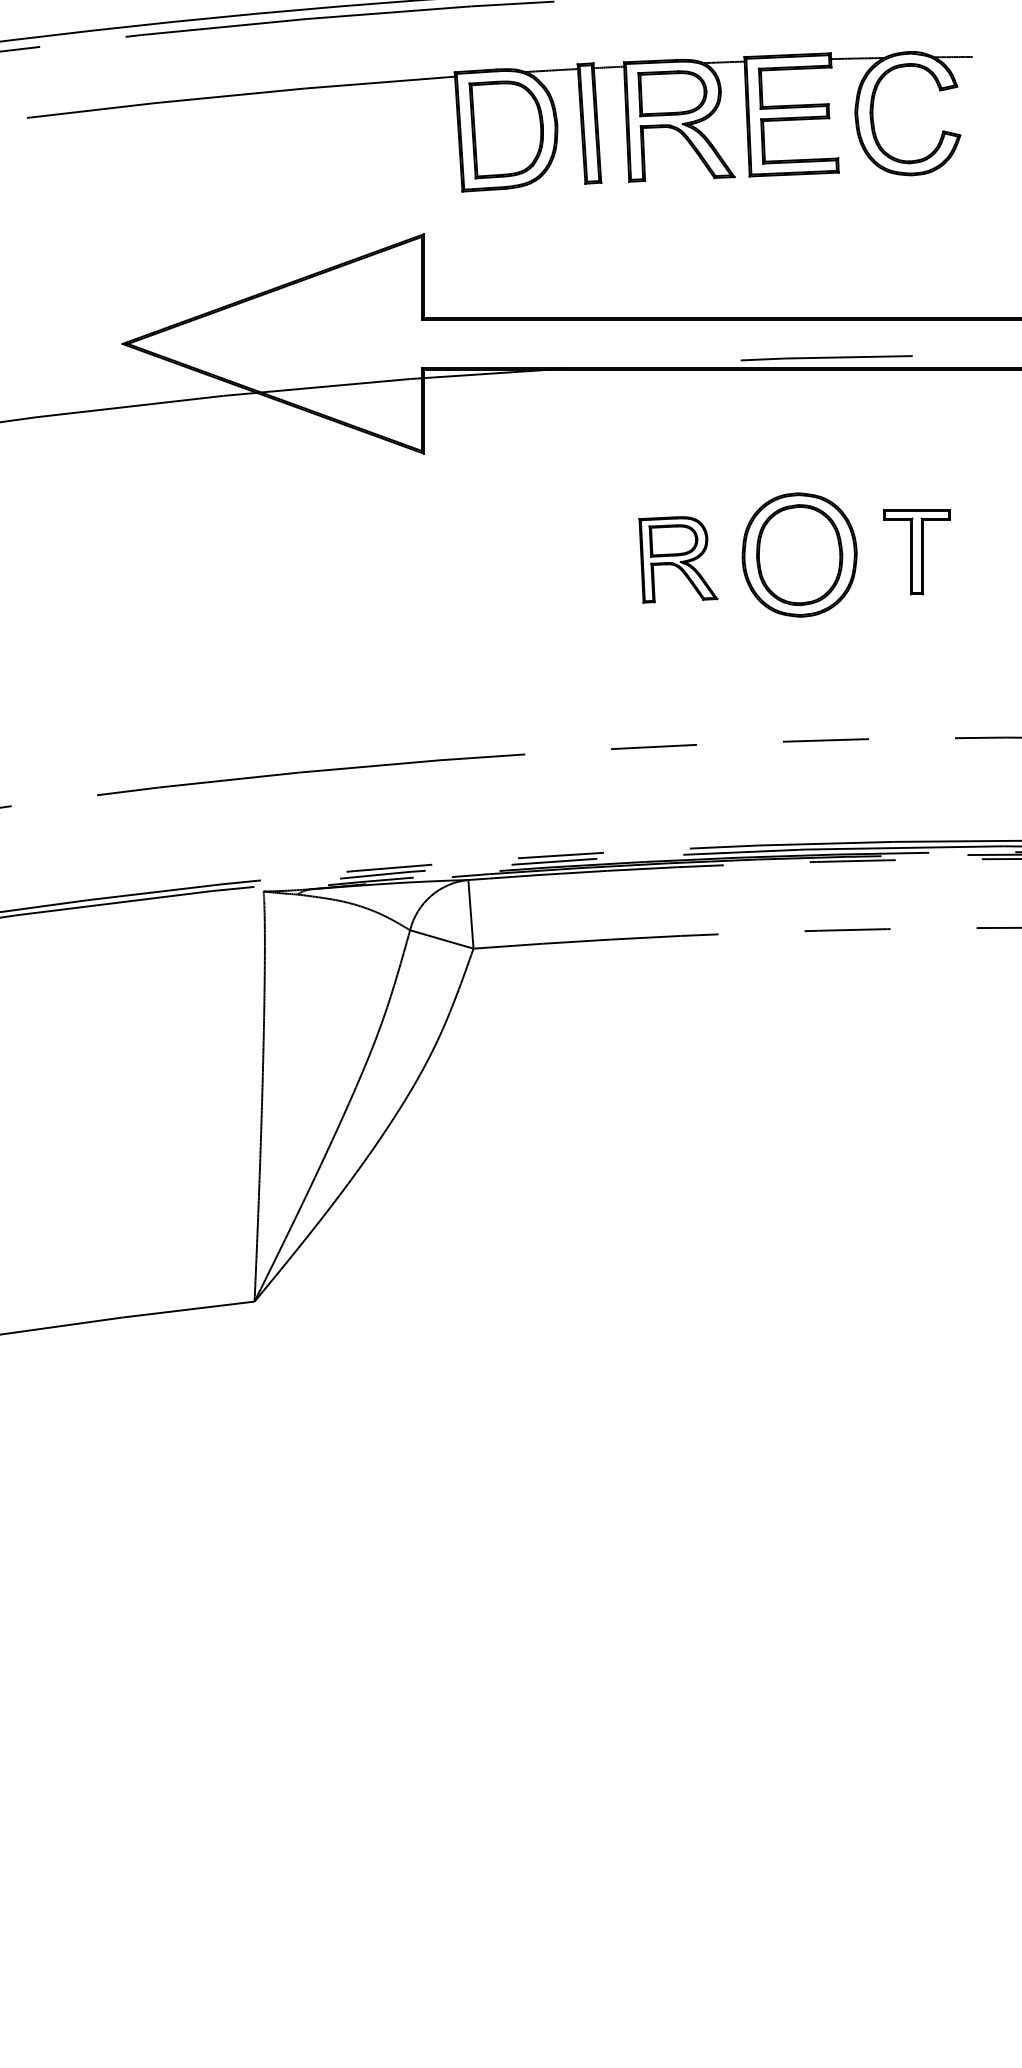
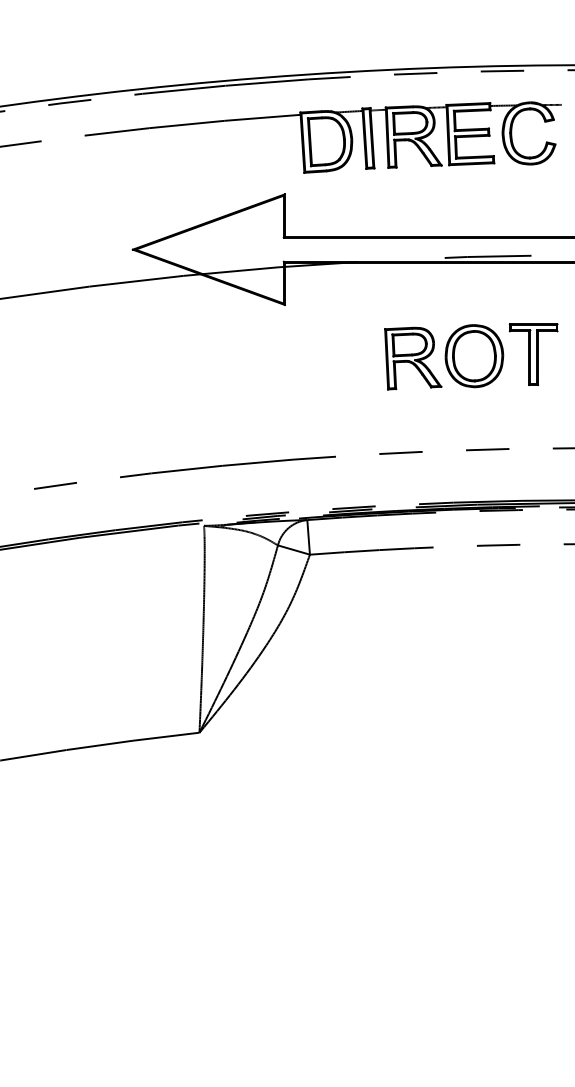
part: (916, 551) -> (533, 354), size x1.43
part: (678, 559) -> (413, 358), size x1.43

